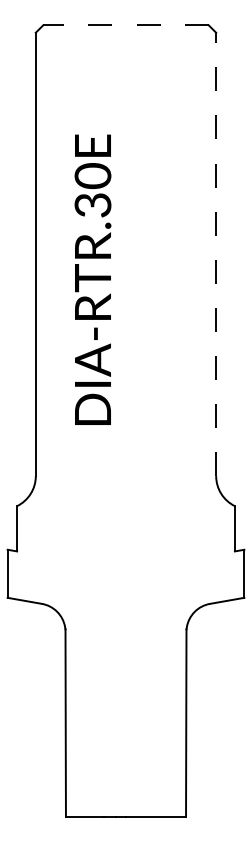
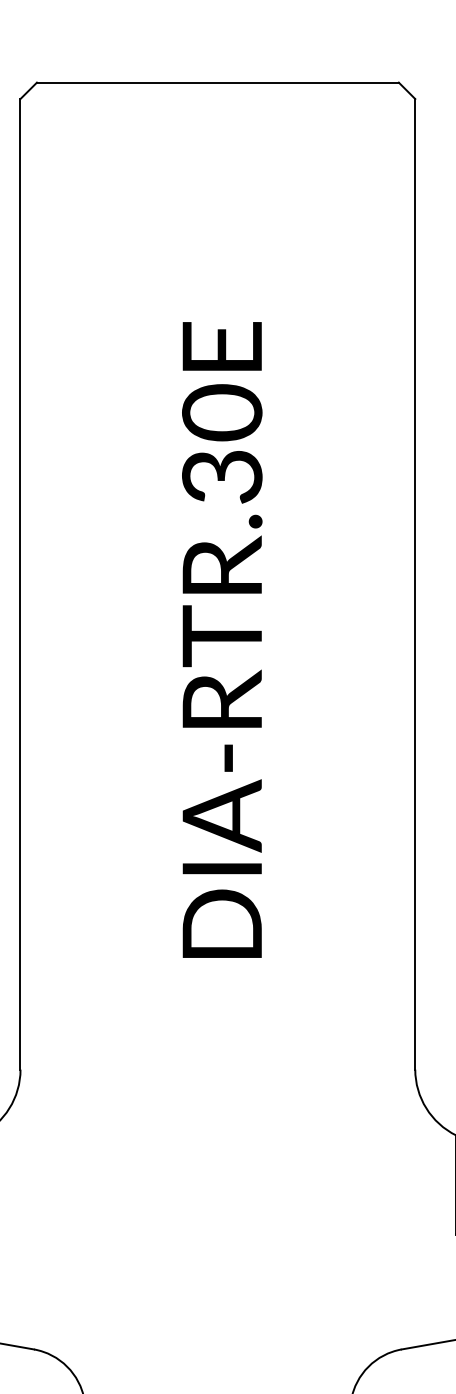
line: (126, 25) -> (218, 83), dashed -> solid
line: (216, 254) -> (416, 584), dashed -> solid
text: (92, 279) -> (221, 639), moved

